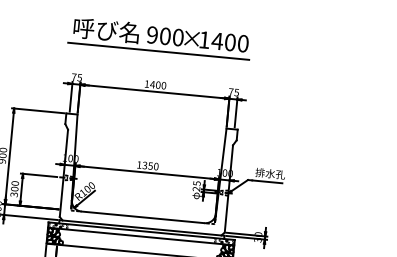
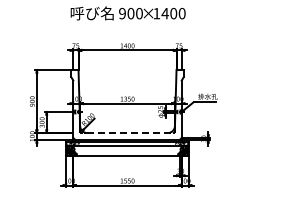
line: (158, 50) -> (127, 23), removed
line: (142, 218) -> (127, 133), solid -> dashed

